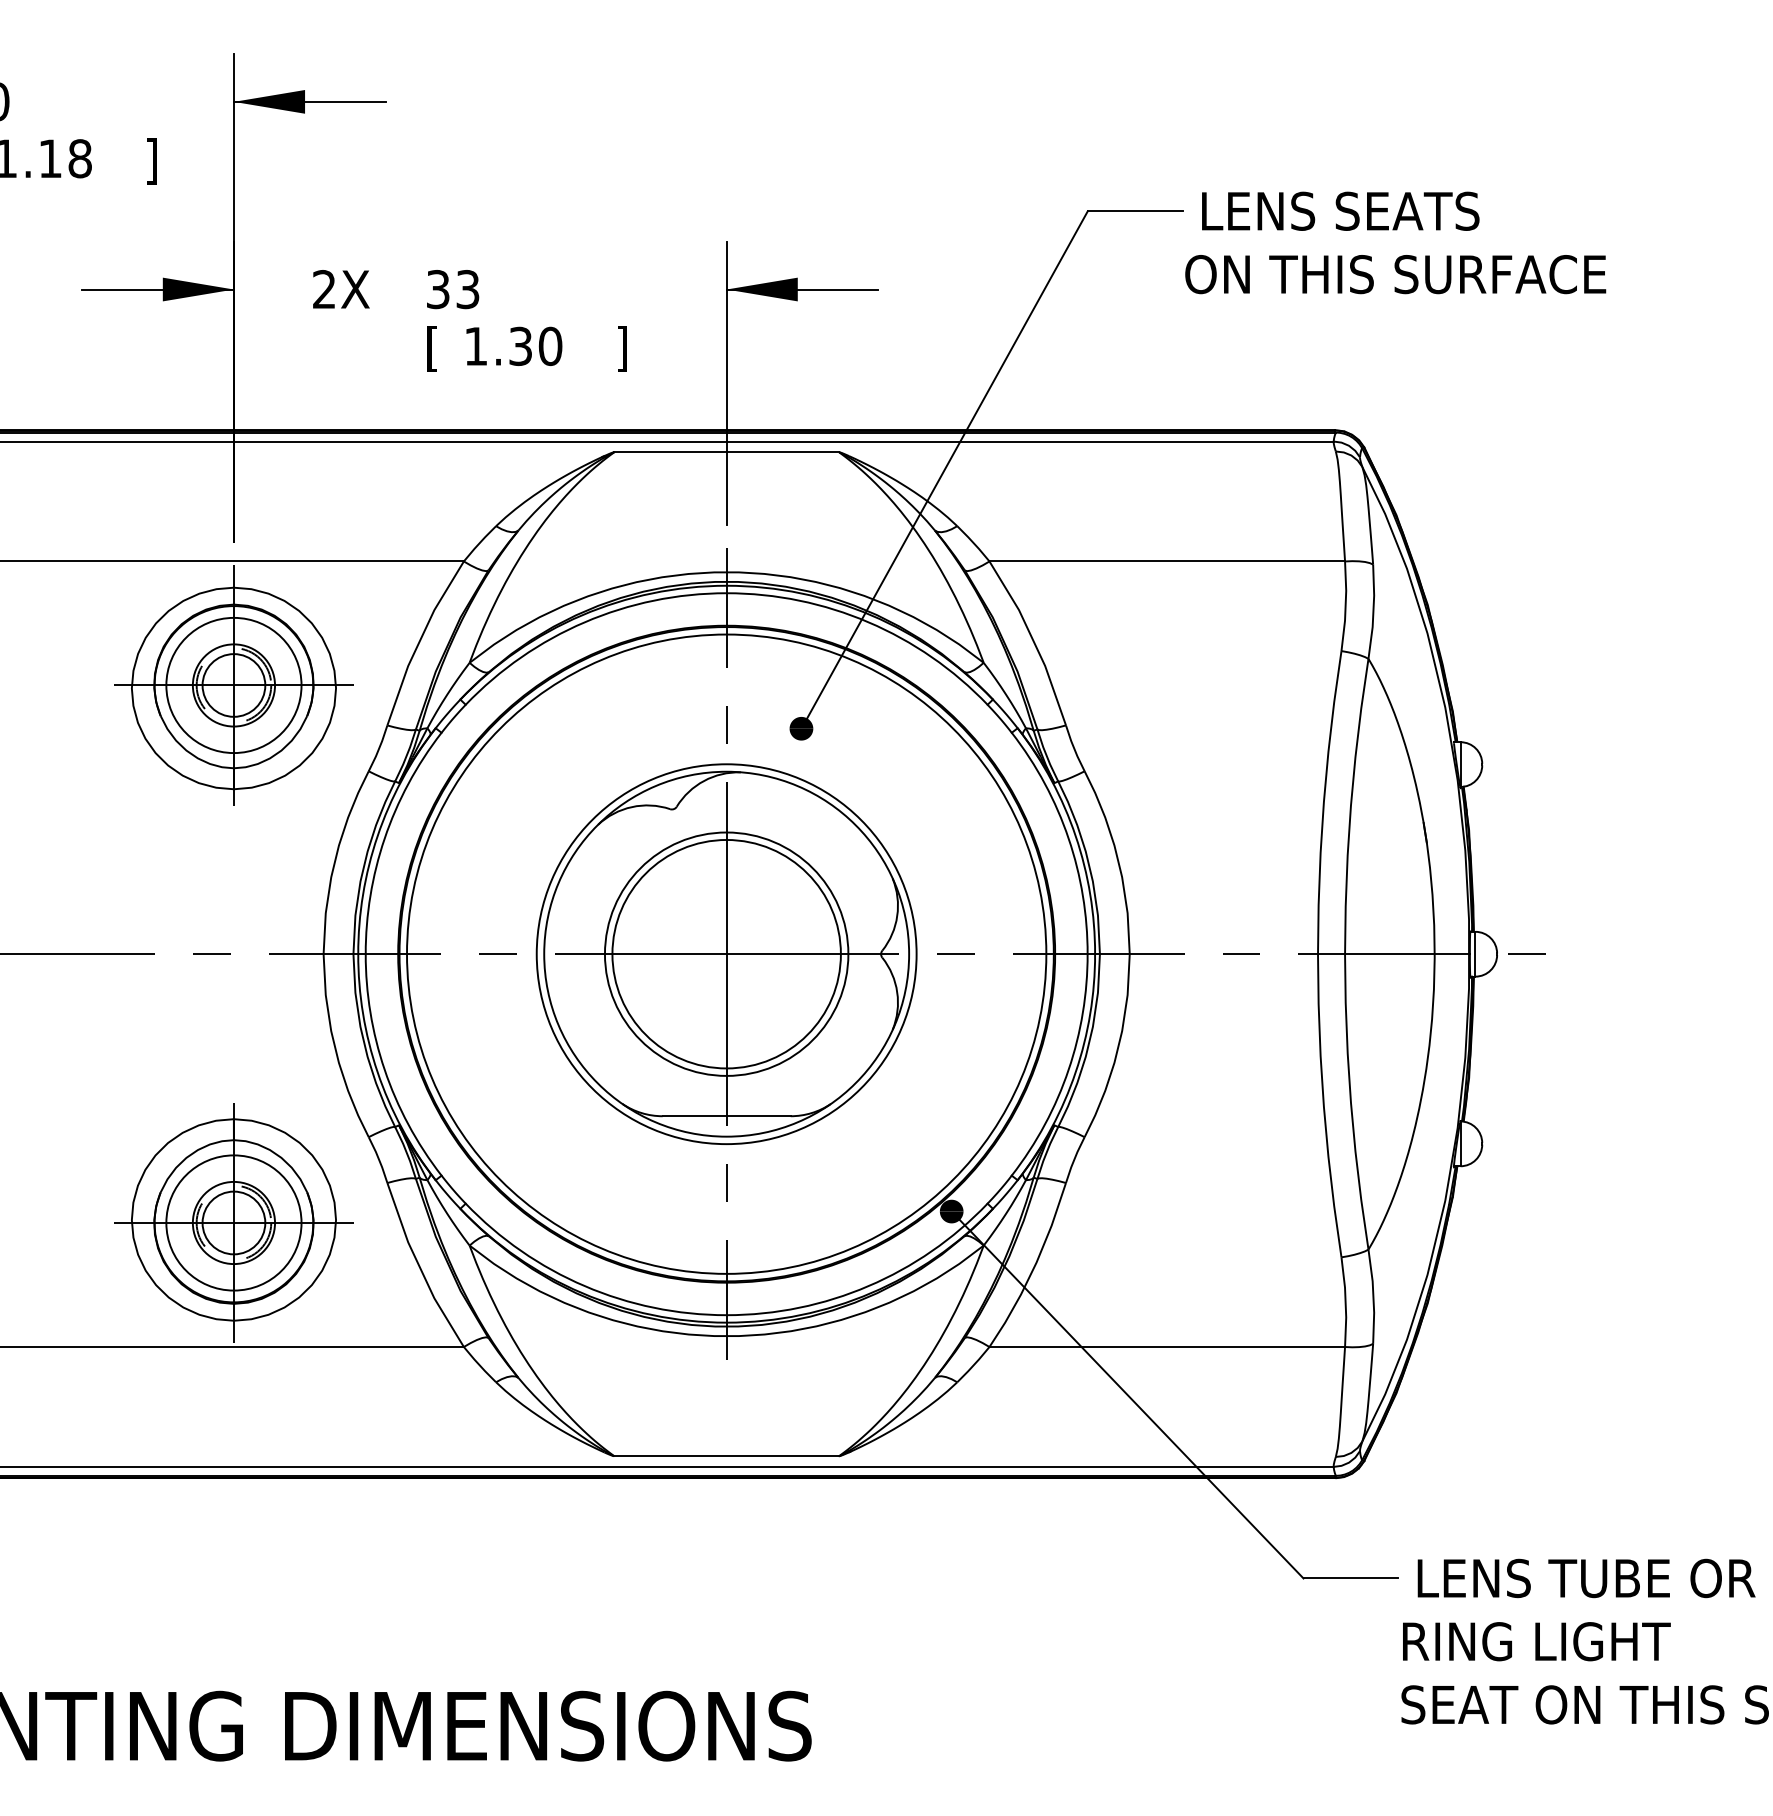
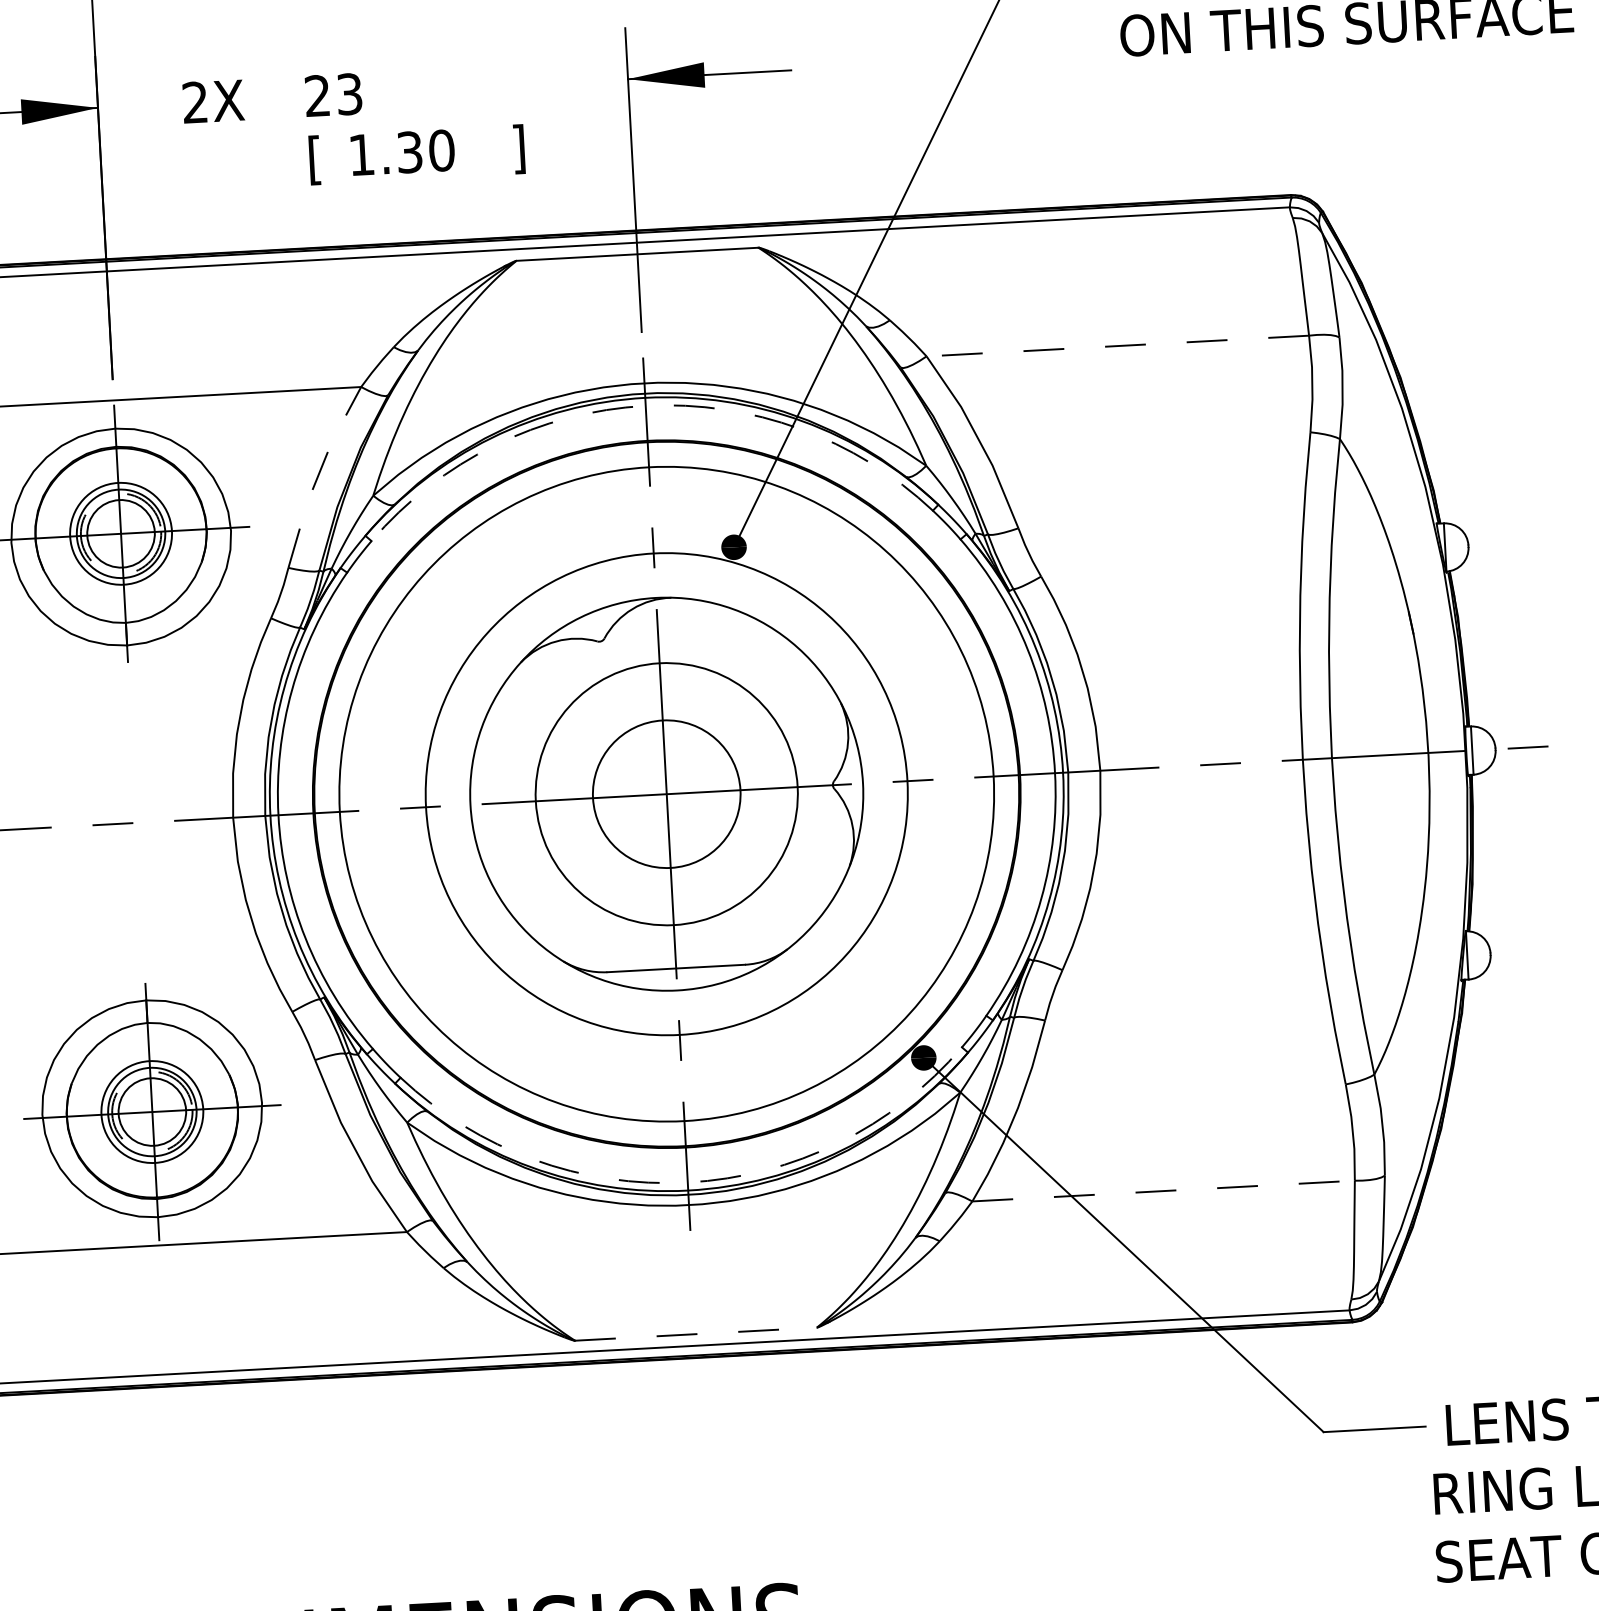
text: (437, 289) -> (316, 96), 33 -> 23
line: (1167, 561) -> (1118, 346), solid -> dashed
arc: (726, 593) -> (645, 406), solid -> dashed
line: (420, 640) -> (319, 474), solid -> dashed
circle: (233, 685) -> (120, 533), size x0.7
circle: (726, 953) -> (666, 793), size x0.6
circle: (726, 953) -> (666, 793), size x0.7
circle: (726, 954) -> (666, 794), size x1.6
circle: (233, 1222) -> (151, 1111), size x0.7
arc: (726, 1315) -> (687, 1182), solid -> dashed
line: (1167, 1347) -> (1163, 1191), solid -> dashed
line: (727, 1456) -> (696, 1334), solid -> dashed

